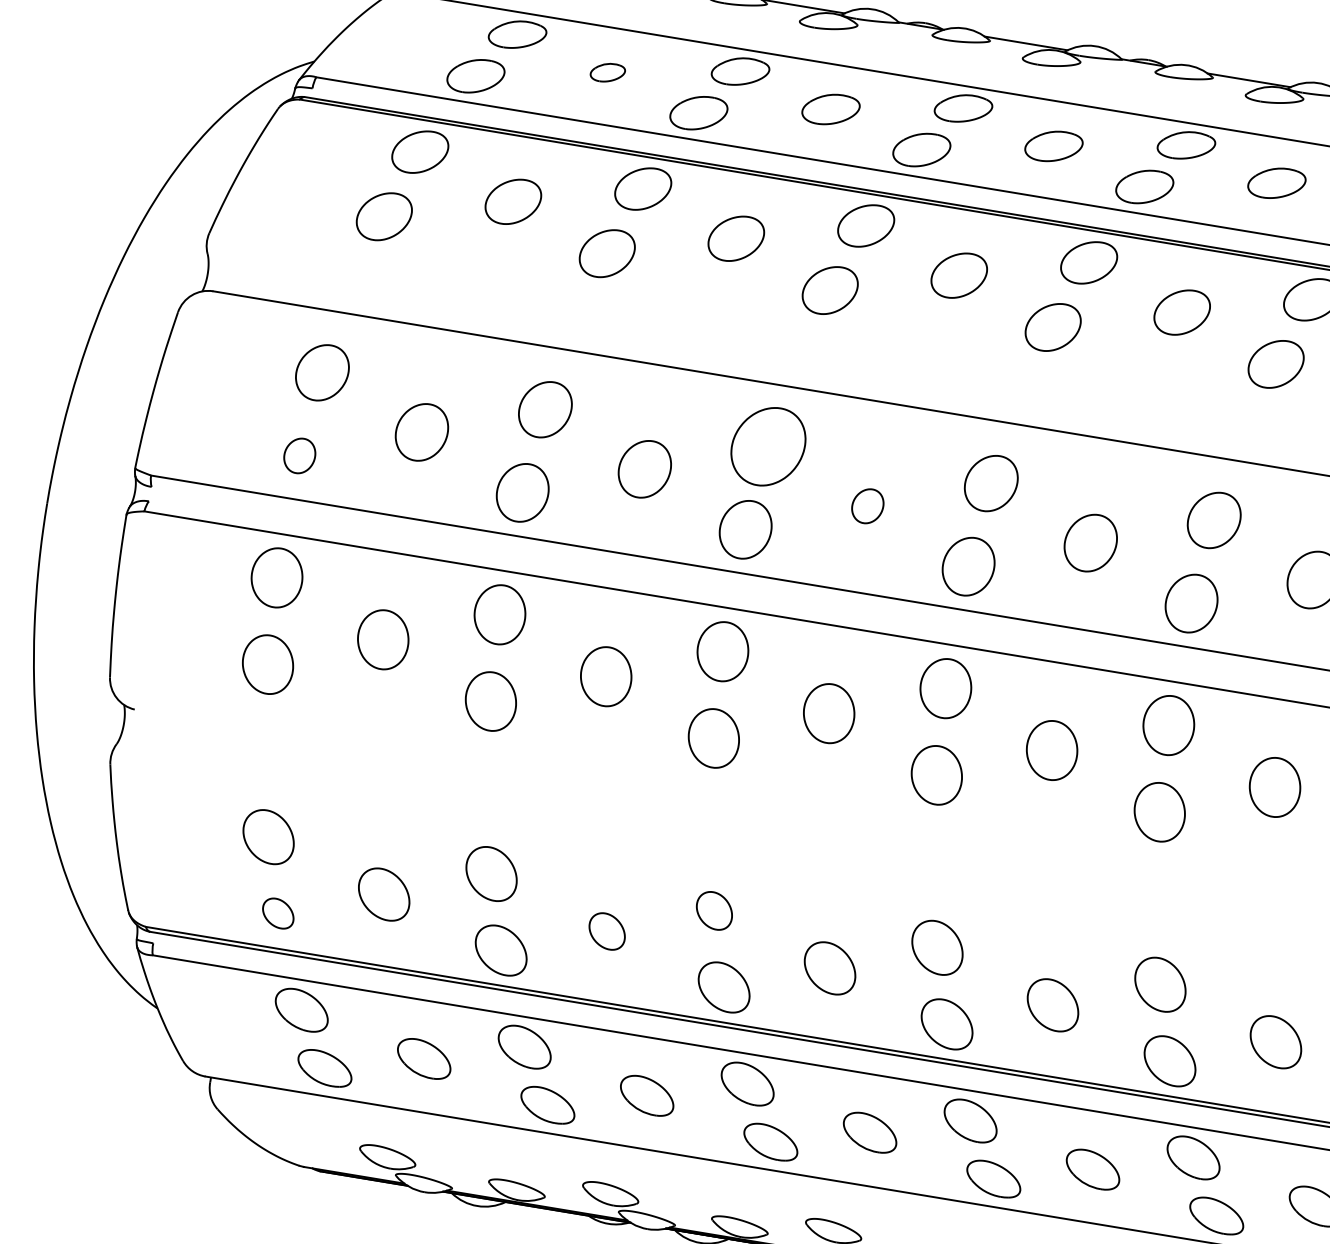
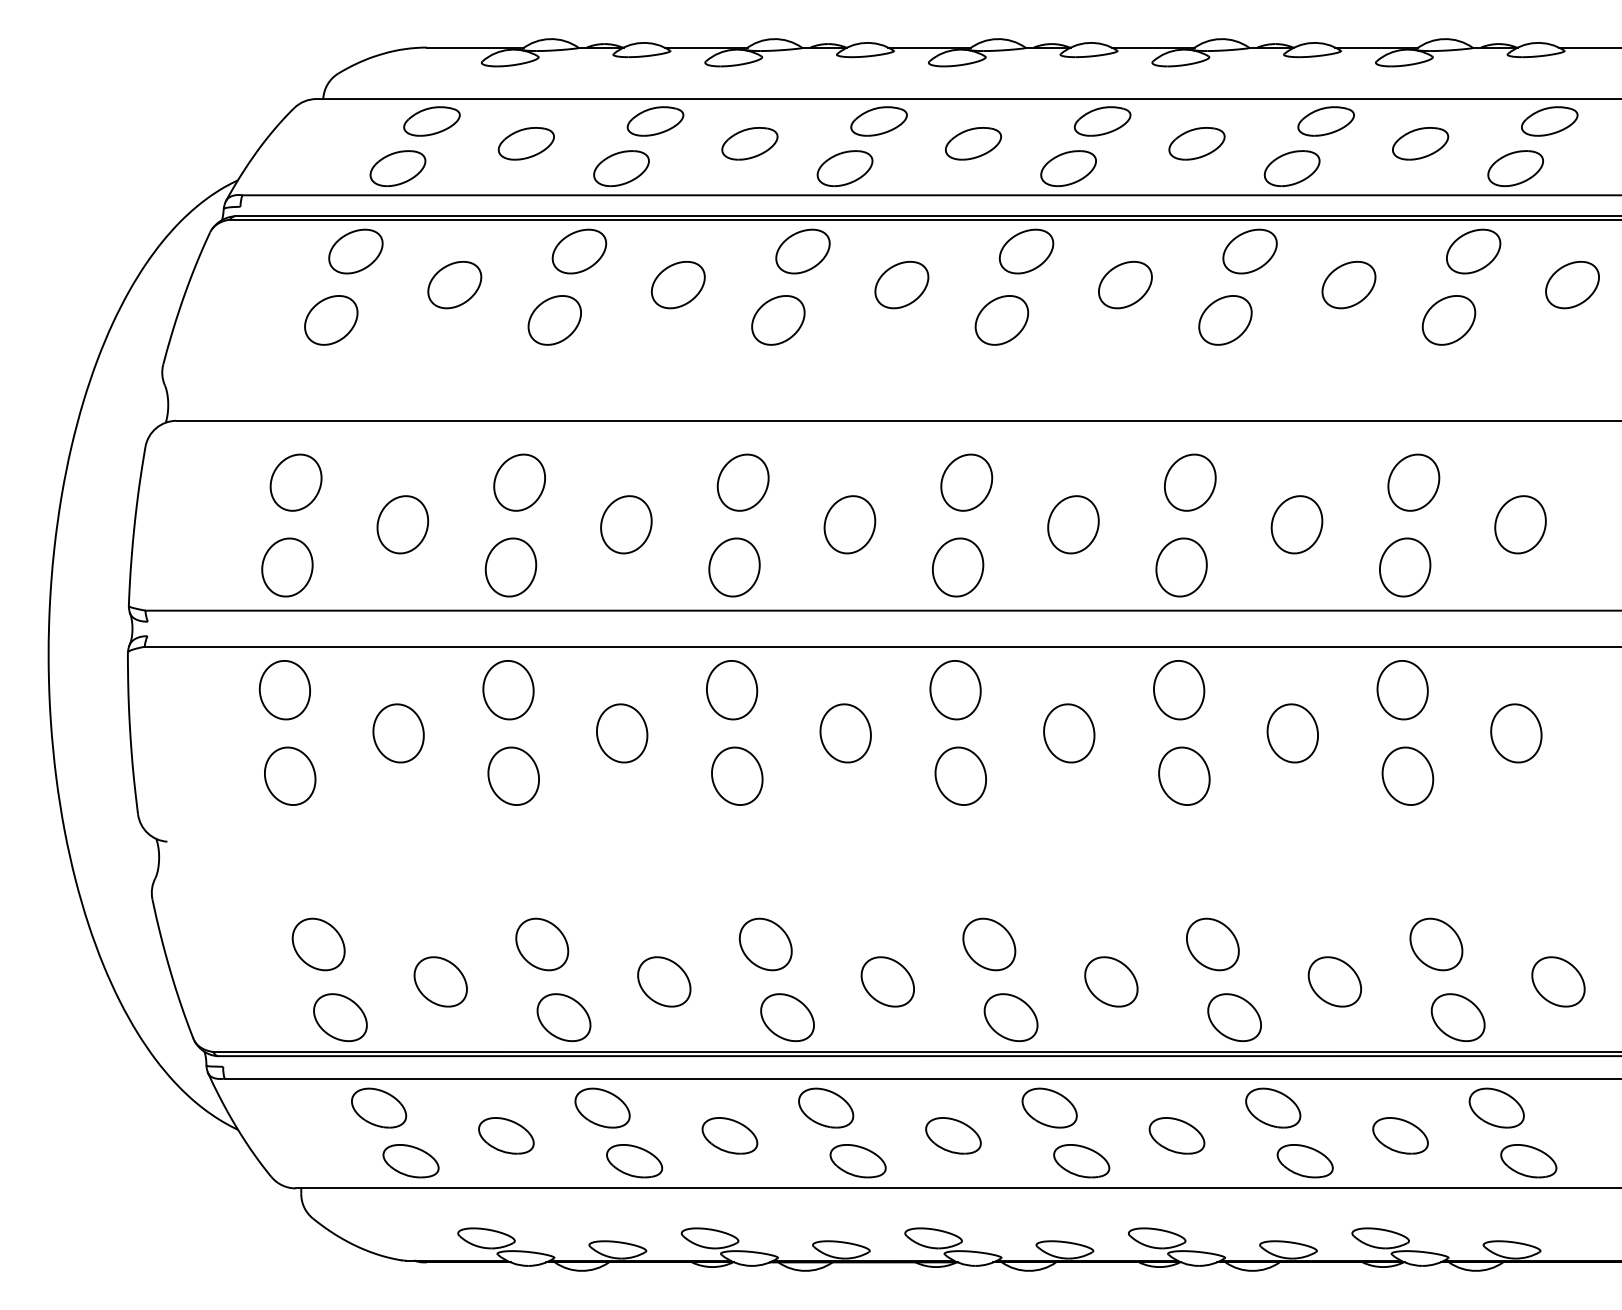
part: (607, 72) -> (525, 143), size x1.67
part: (767, 446) -> (742, 482), size x0.71
part: (299, 455) -> (287, 567), size x1.67
part: (867, 505) -> (849, 524), size x1.67
part: (714, 910) -> (765, 944), size x1.43
part: (278, 913) -> (340, 1017), size x1.67
part: (607, 931) -> (664, 981), size x1.43

